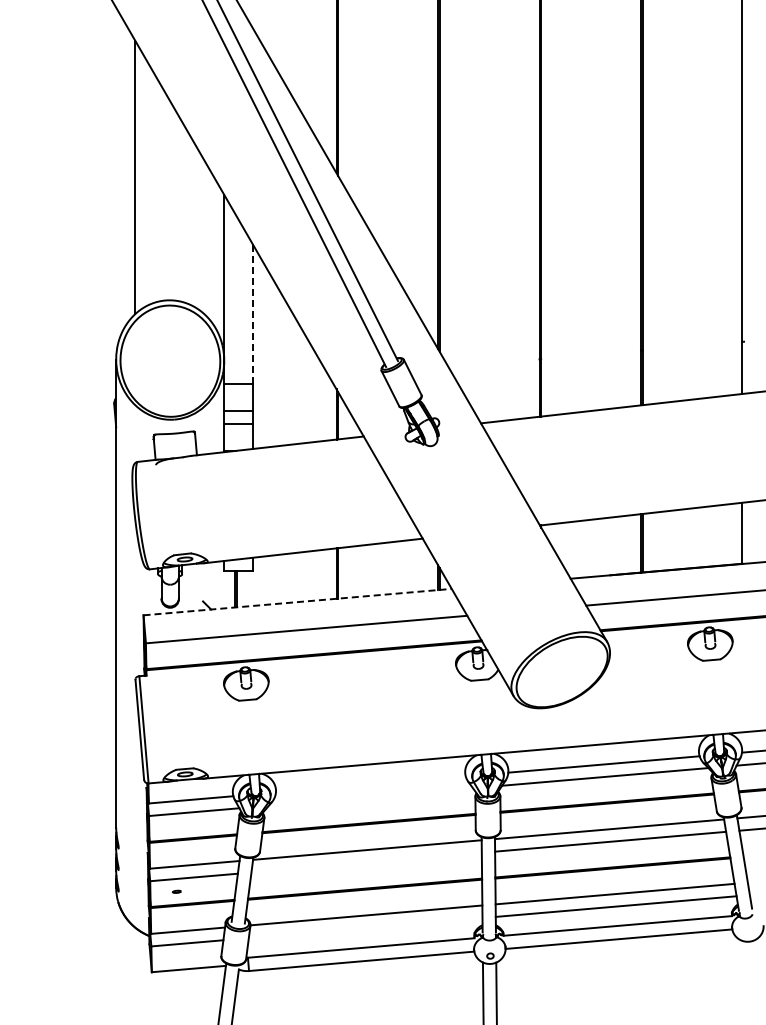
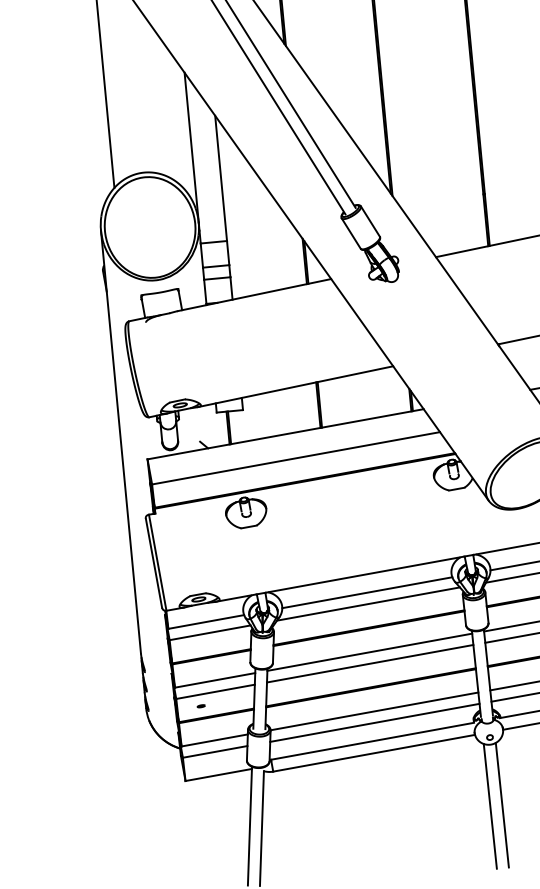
line: (253, 314) -> (221, 178), dashed -> solid
line: (297, 602) -> (285, 434), dashed -> solid
line: (370, 784) -> (367, 592), added
line: (370, 796) -> (368, 603), added
line: (366, 862) -> (370, 663), added
line: (365, 928) -> (374, 723), added

